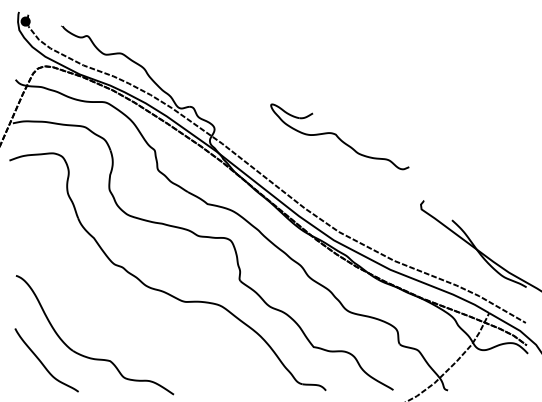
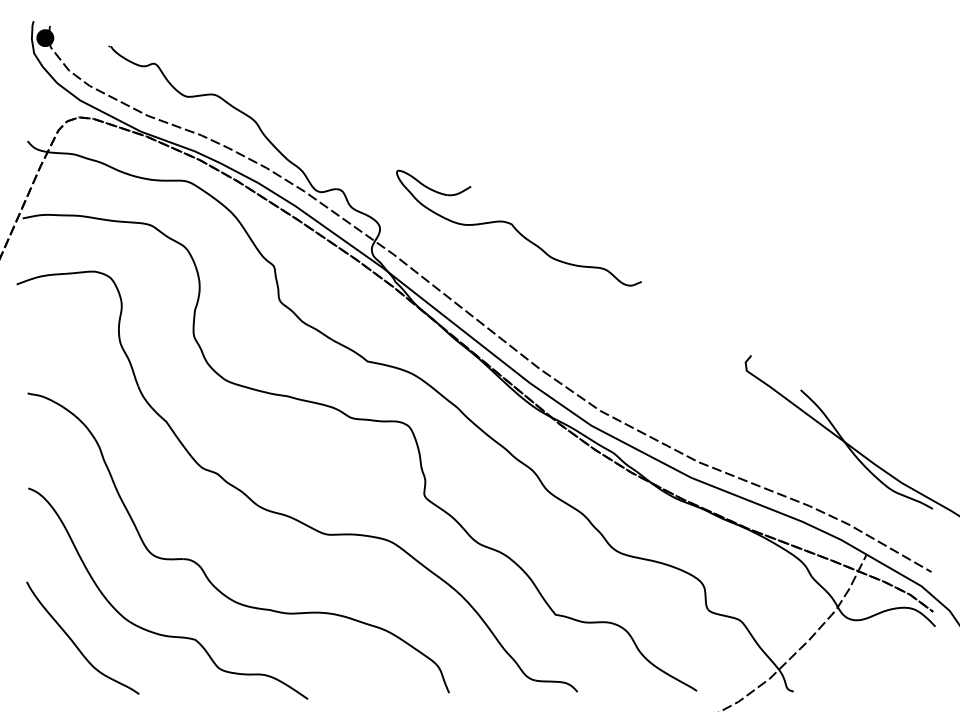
part: (339, 136) -> (518, 227), moved
part: (115, 321) -> (204, 569), added

